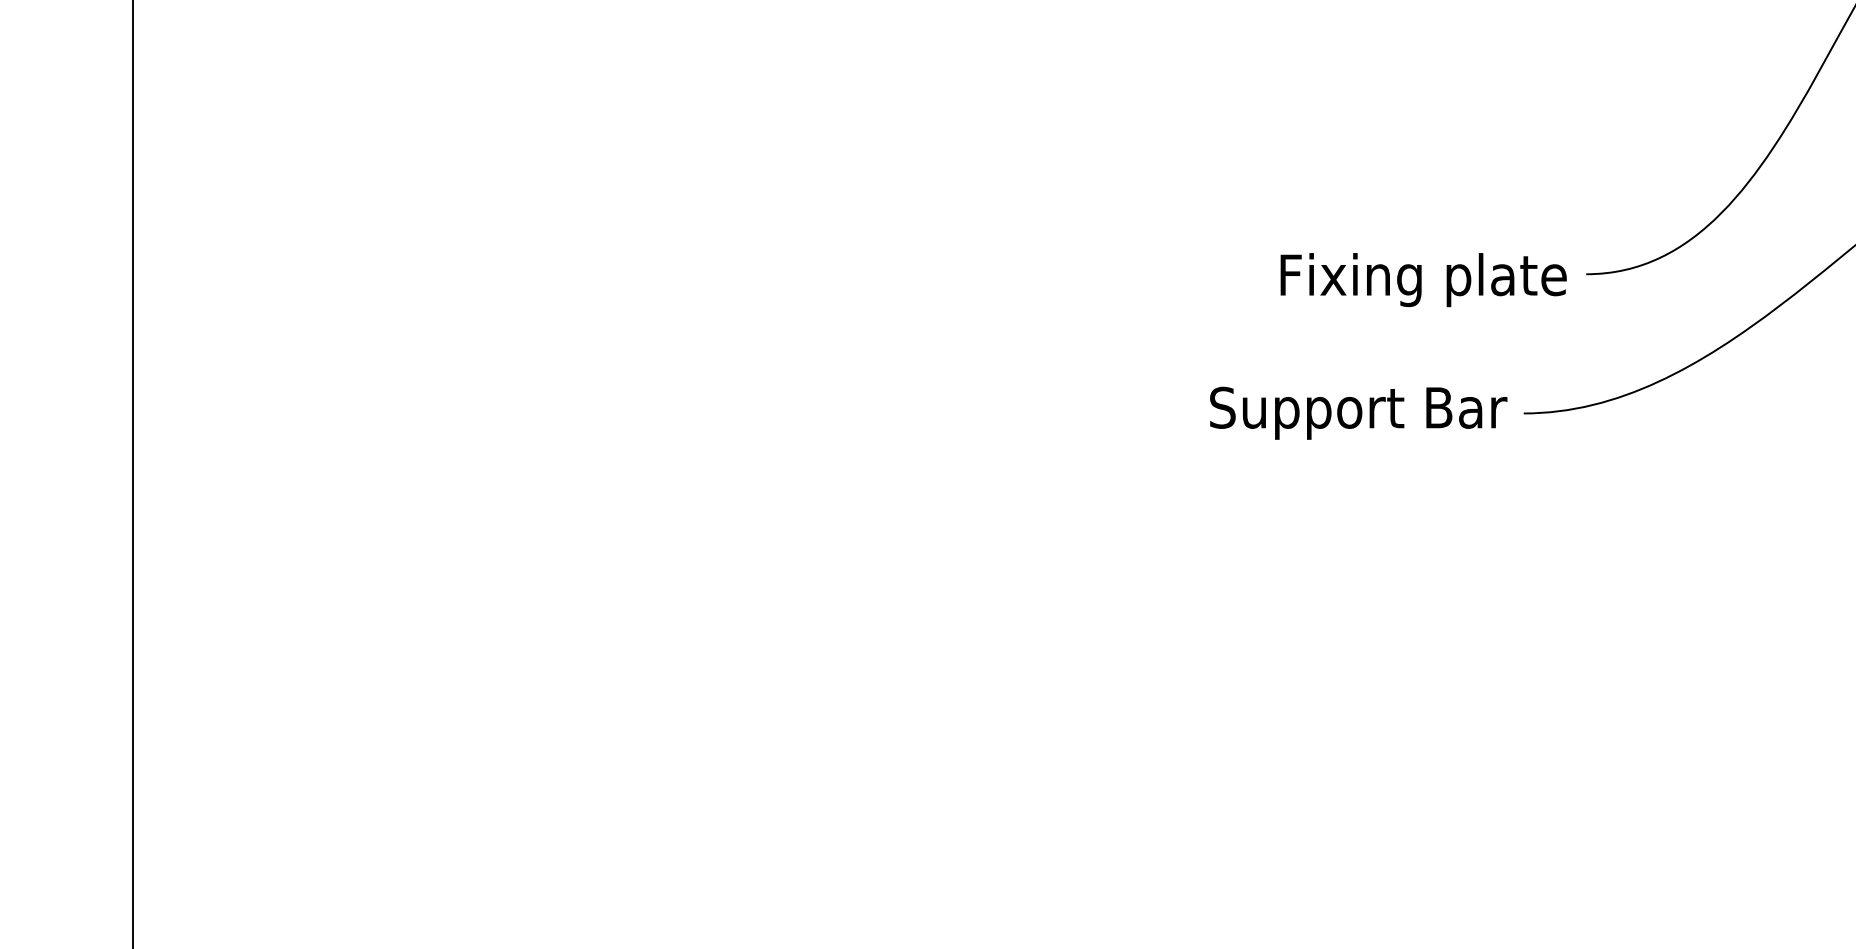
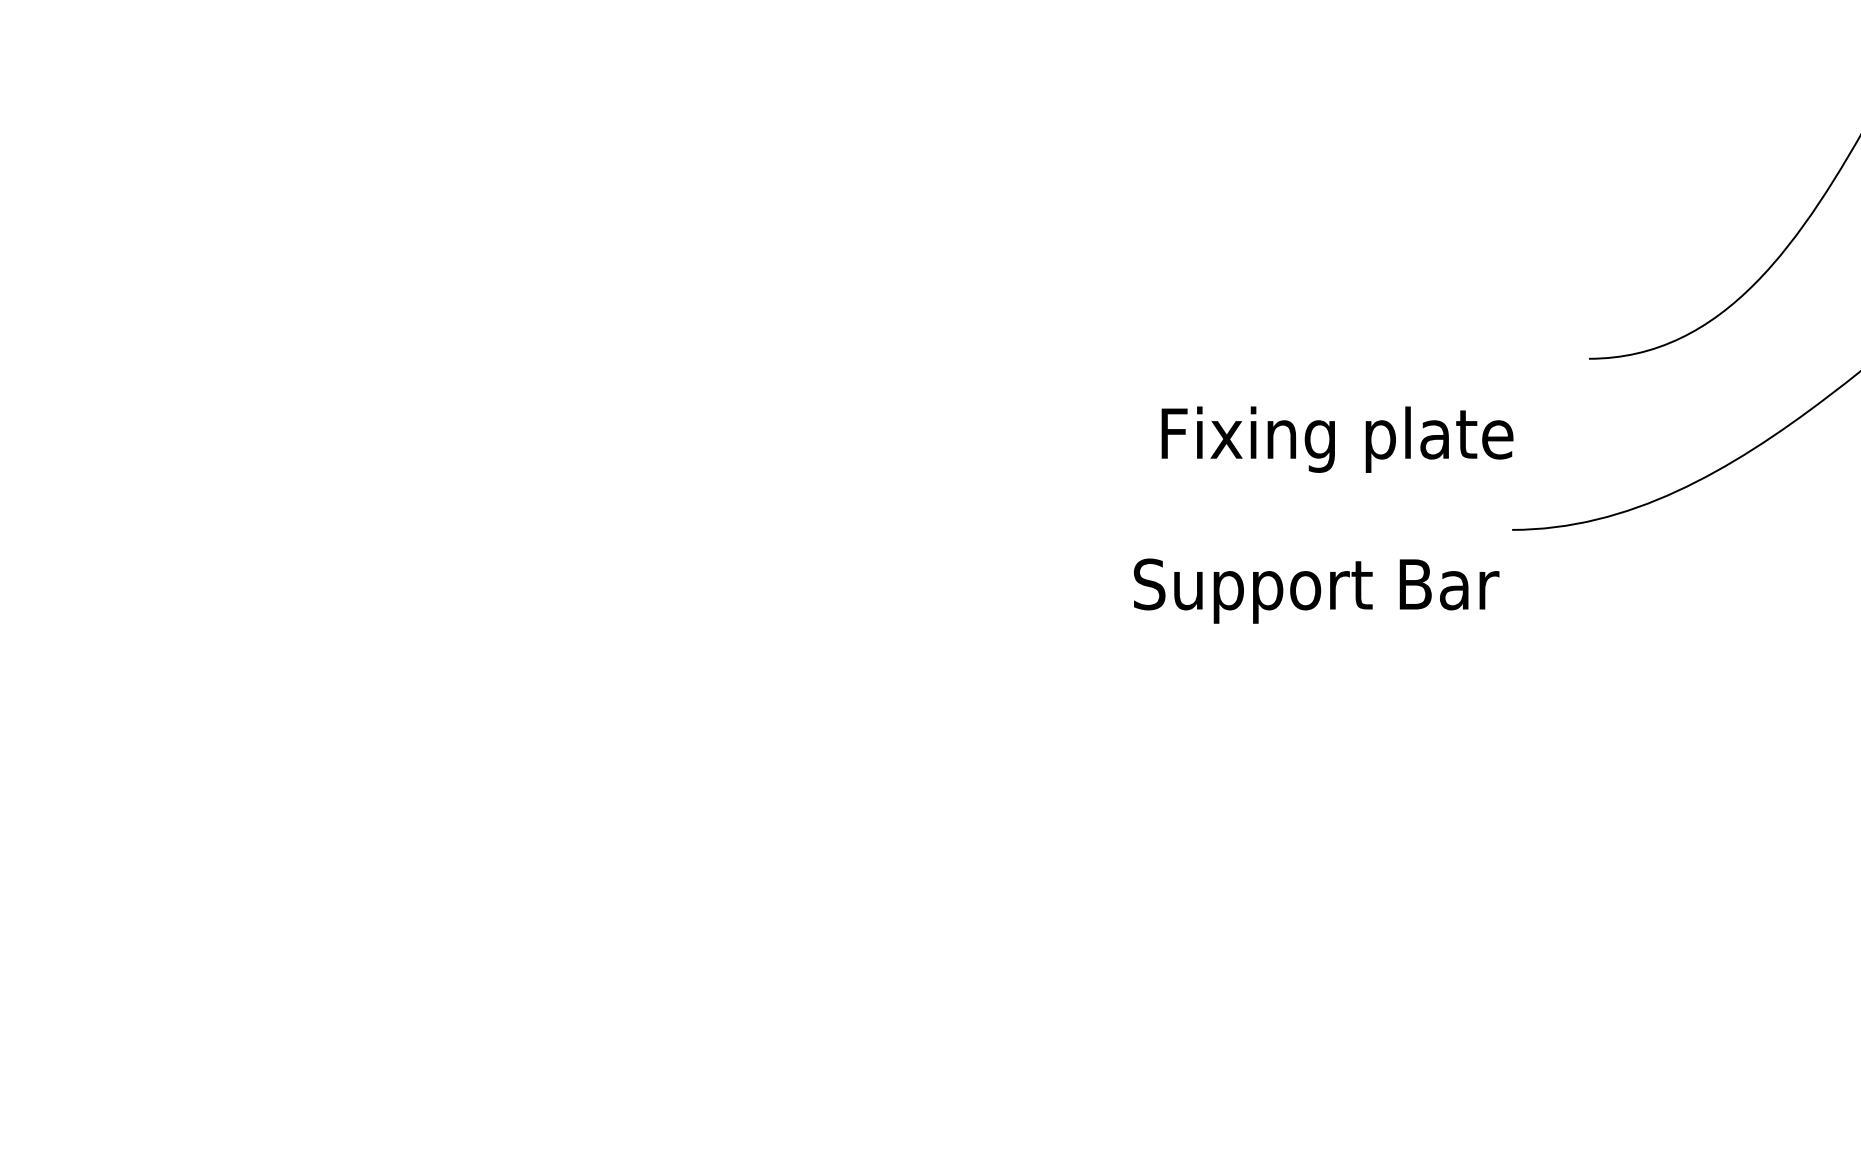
text: (1423, 280) -> (1337, 440), moved
text: (1358, 412) -> (1316, 590), moved

